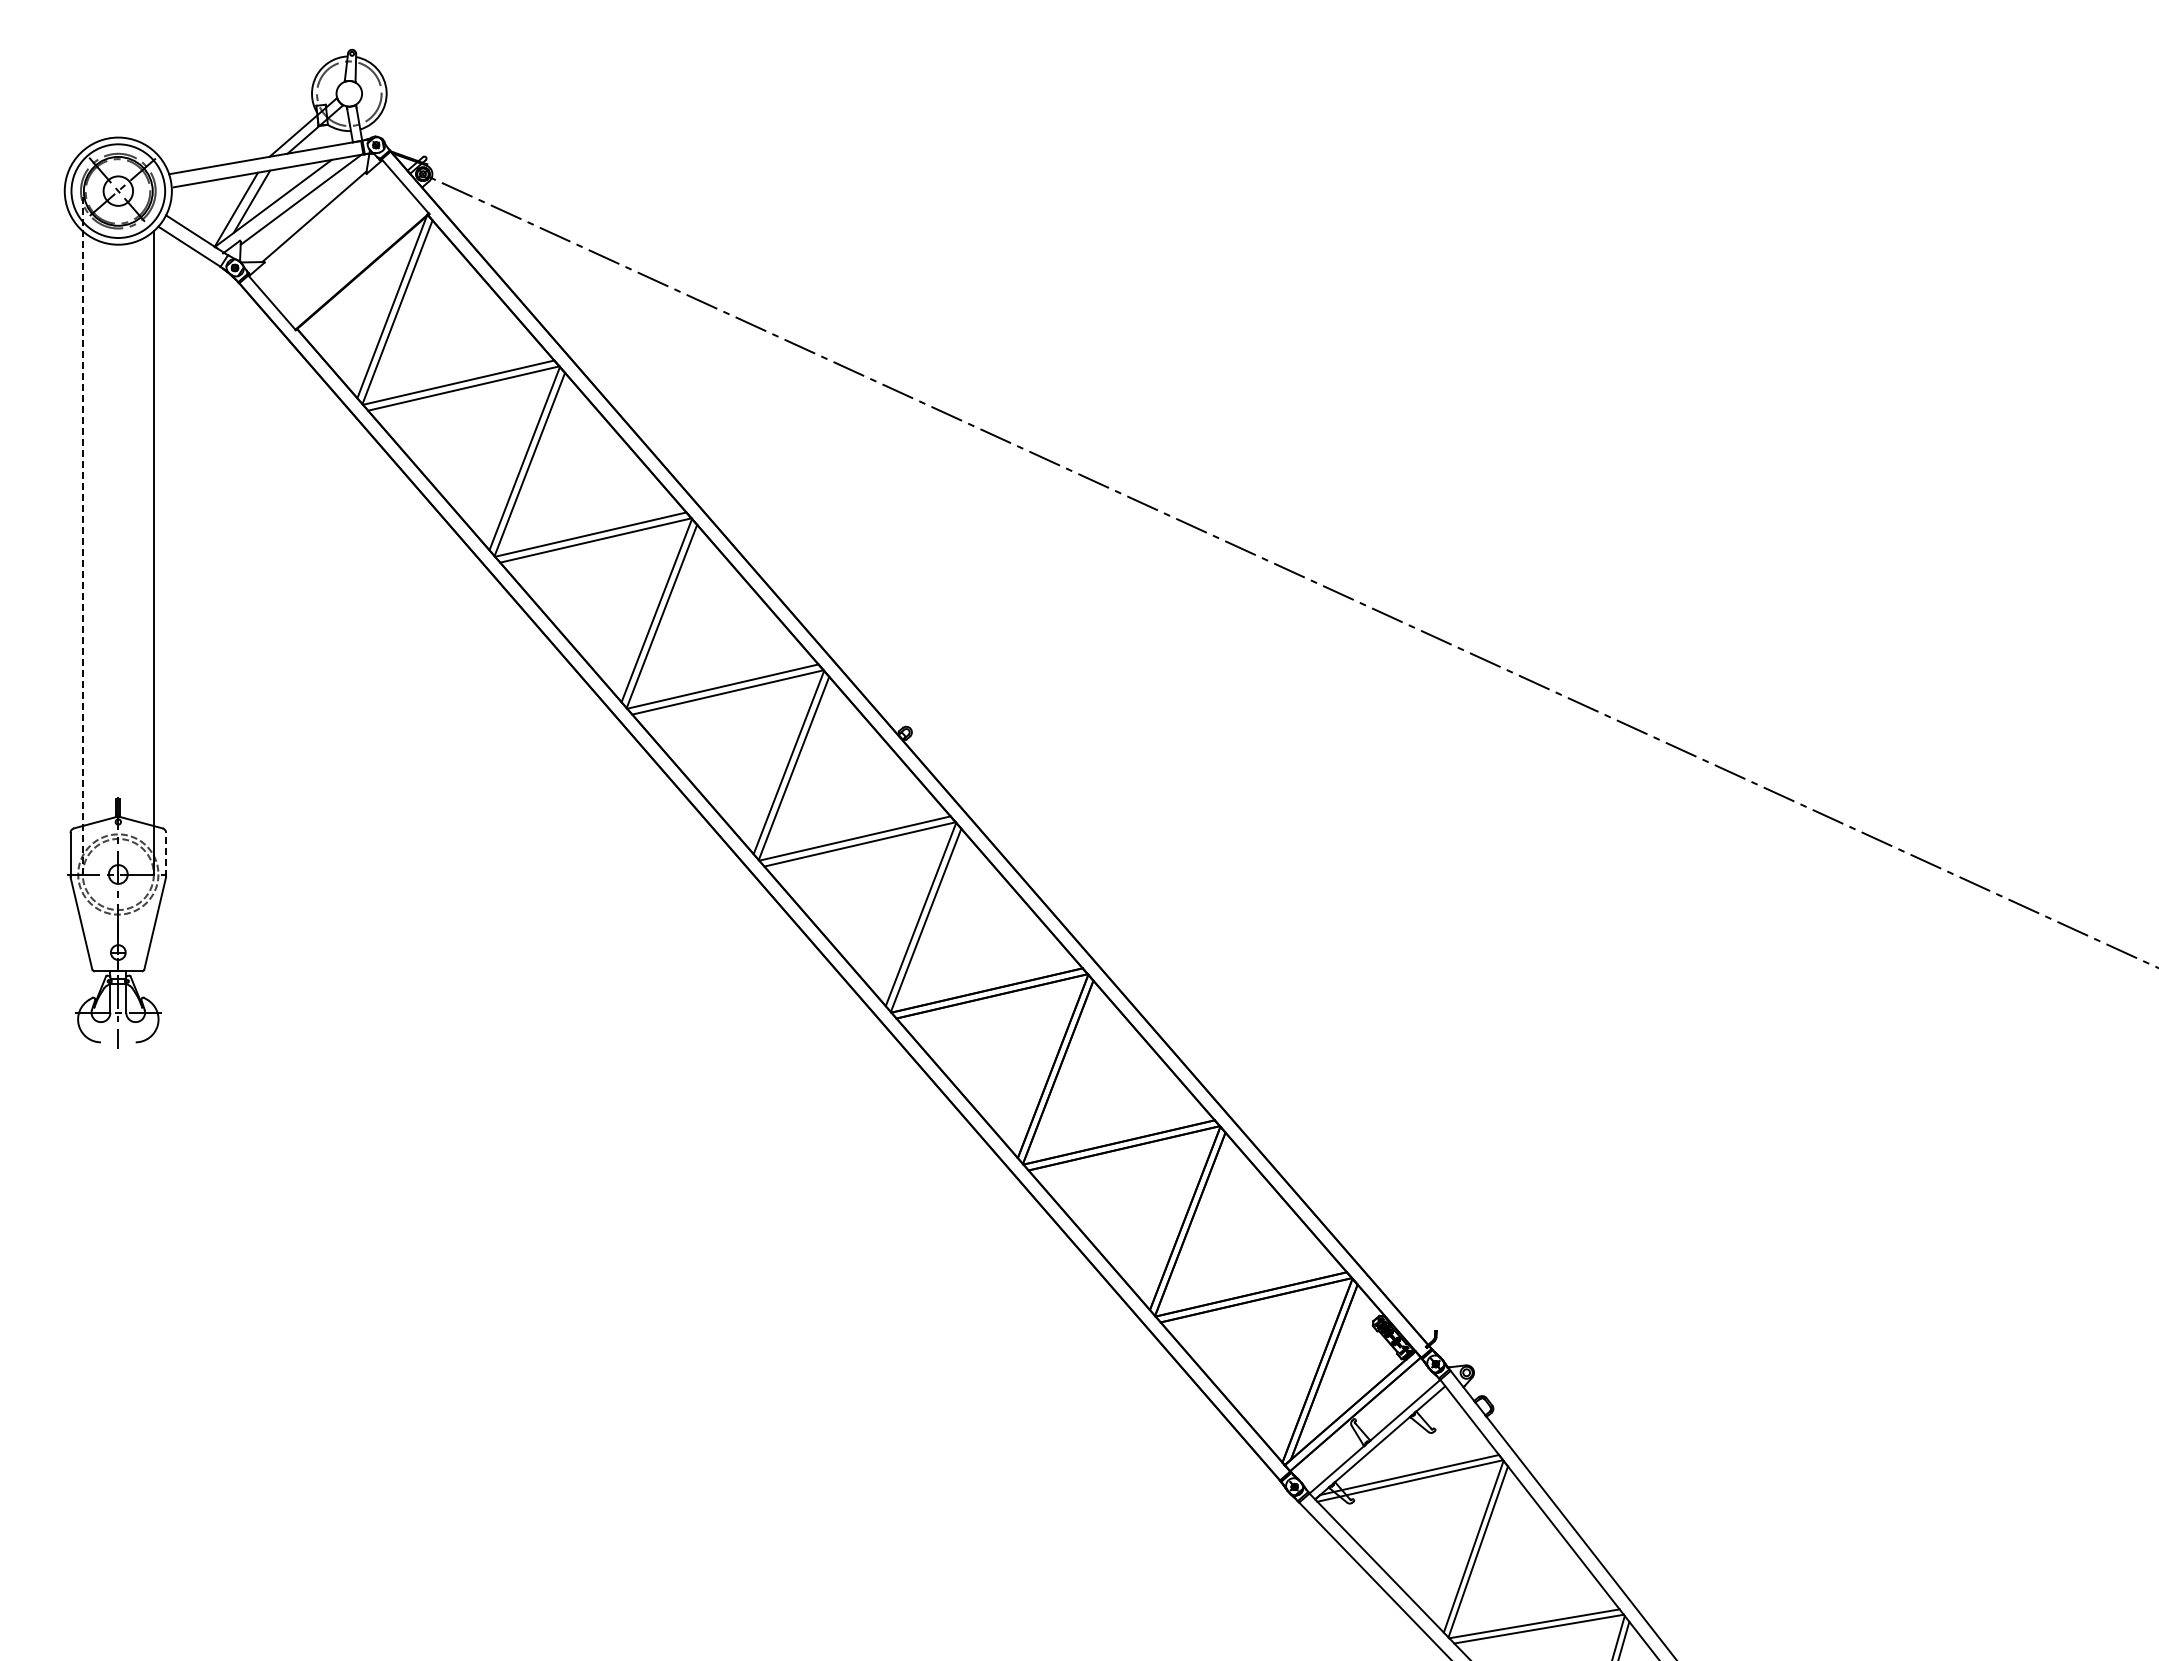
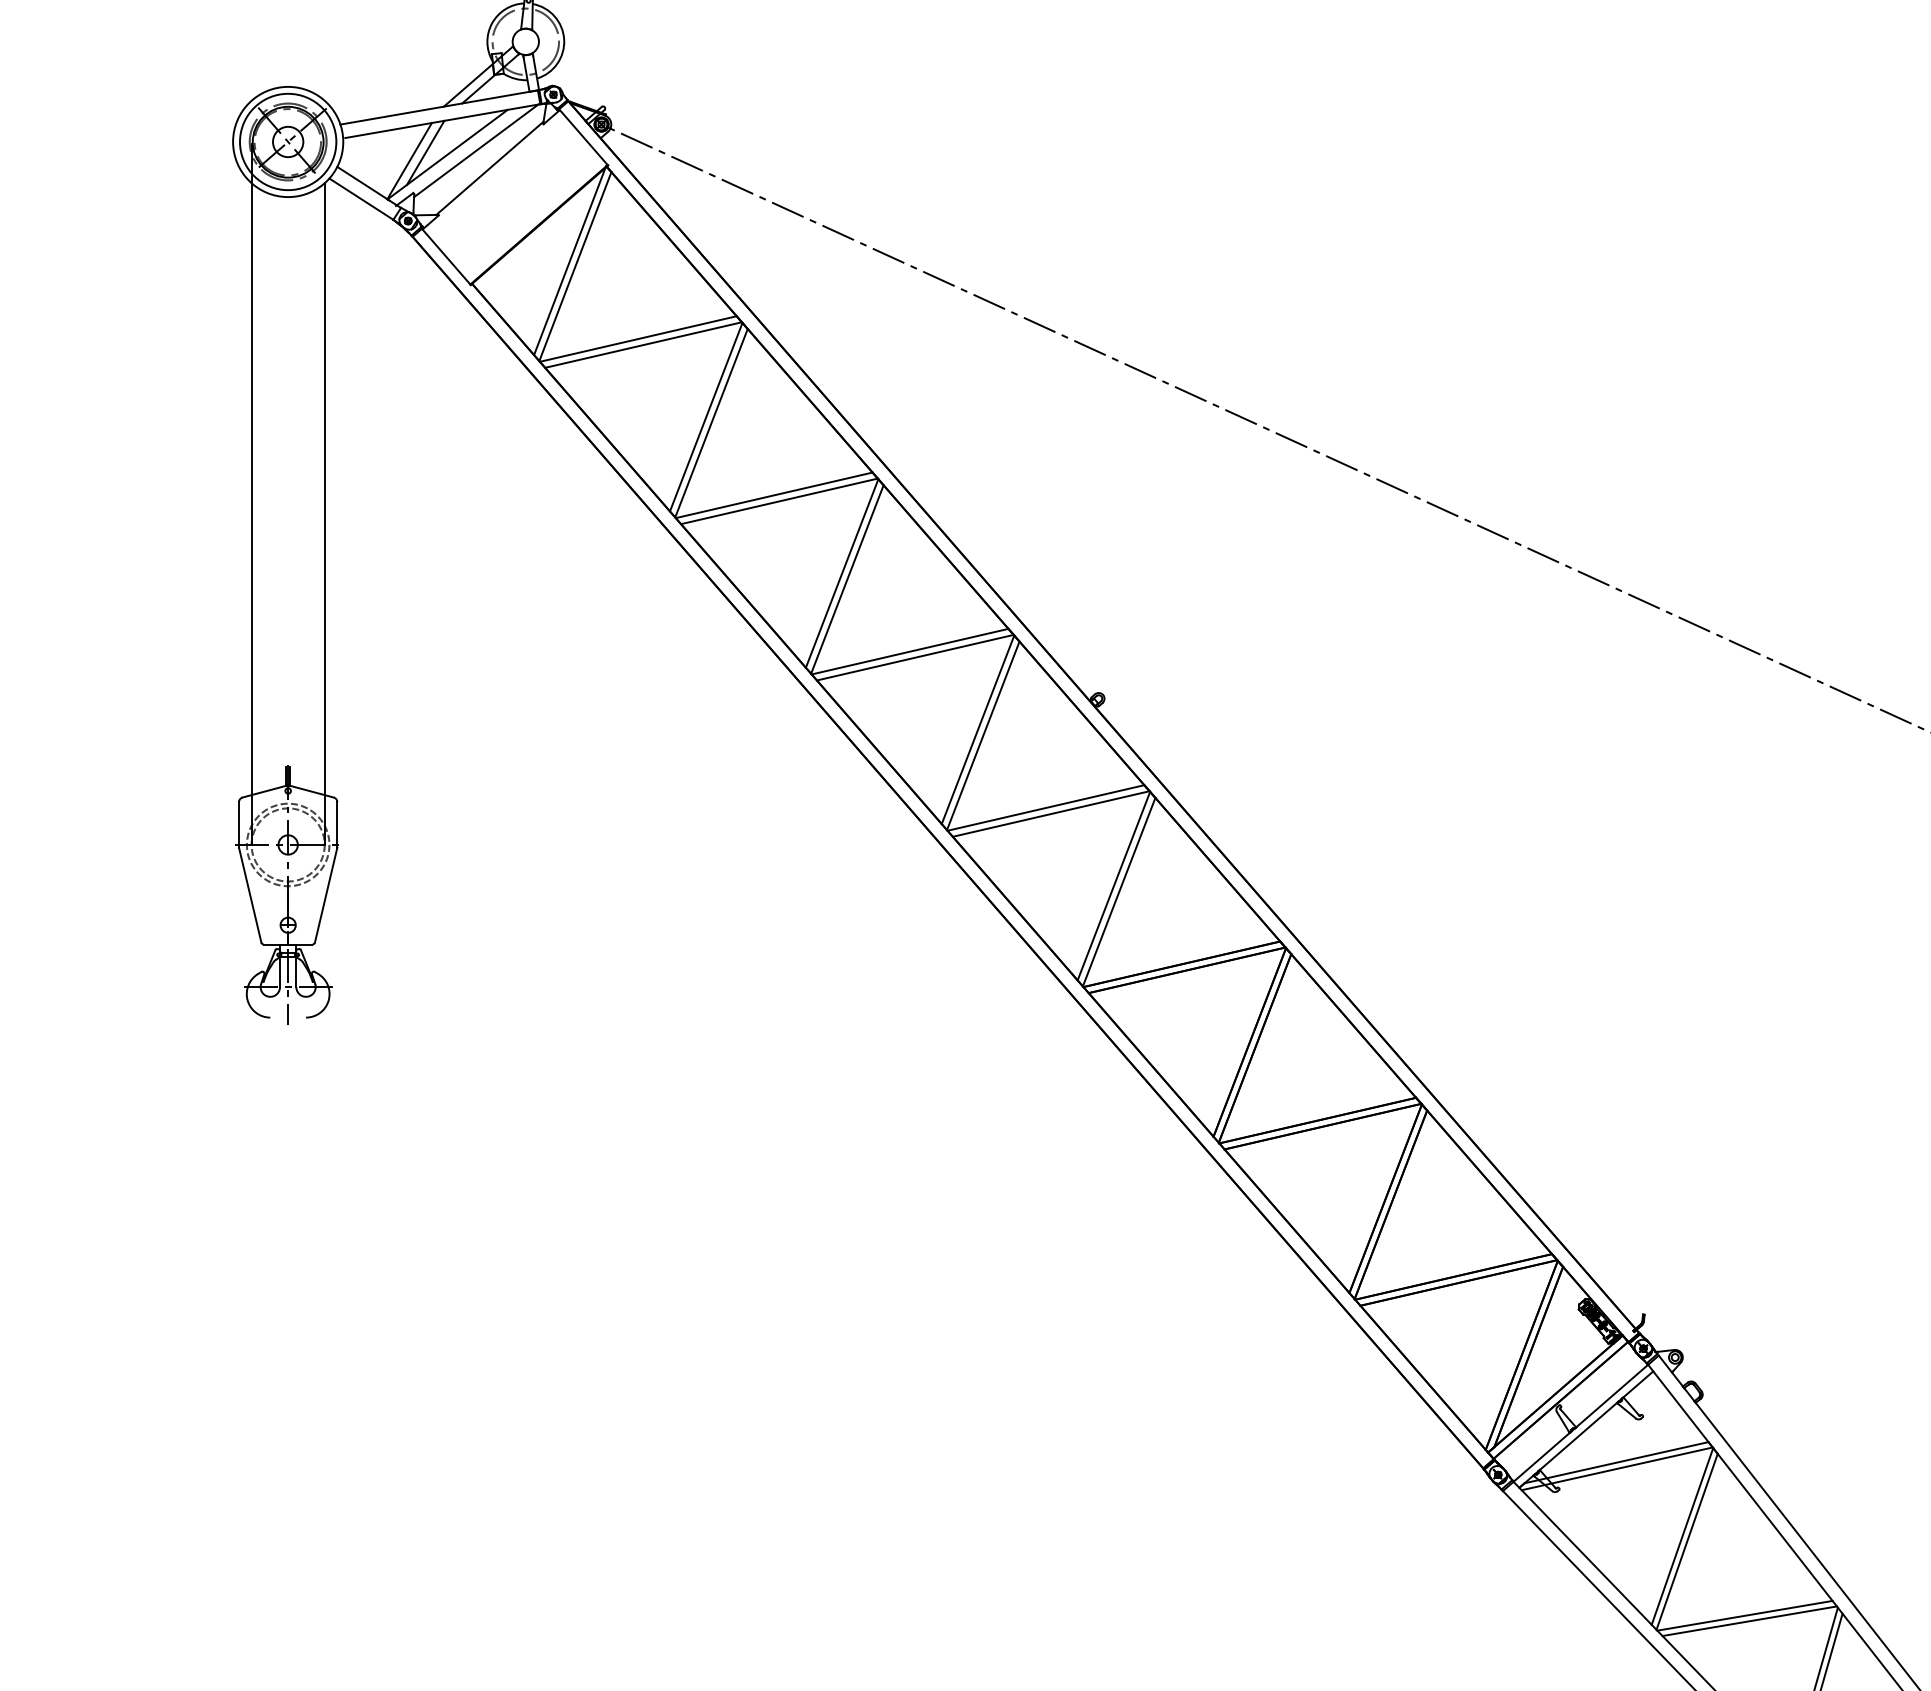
line: (82, 533) -> (251, 494), dashed -> solid
line: (166, 854) -> (337, 824), dashed -> solid

